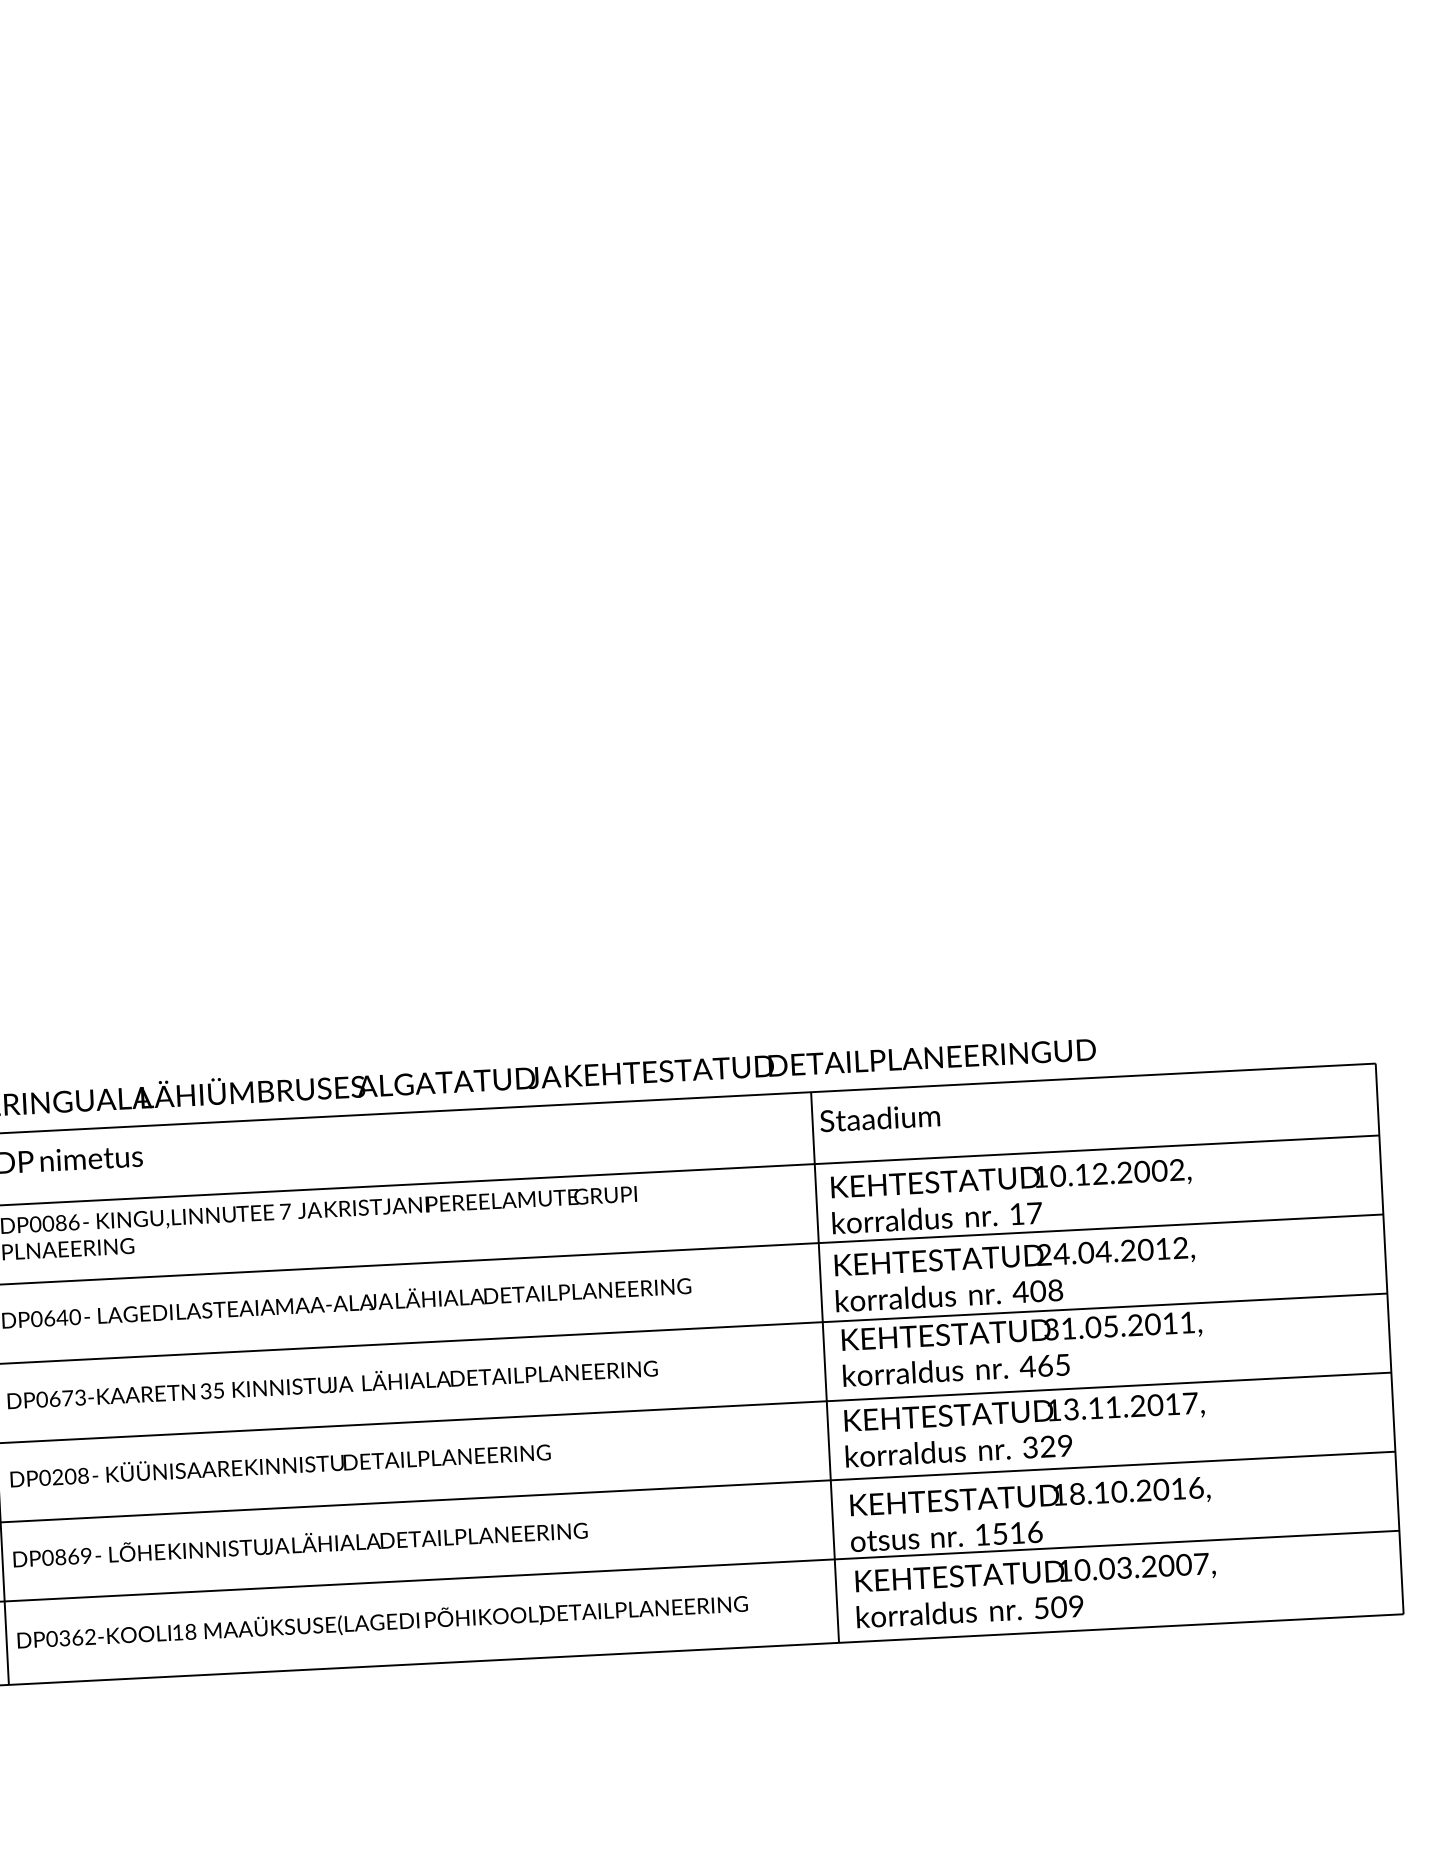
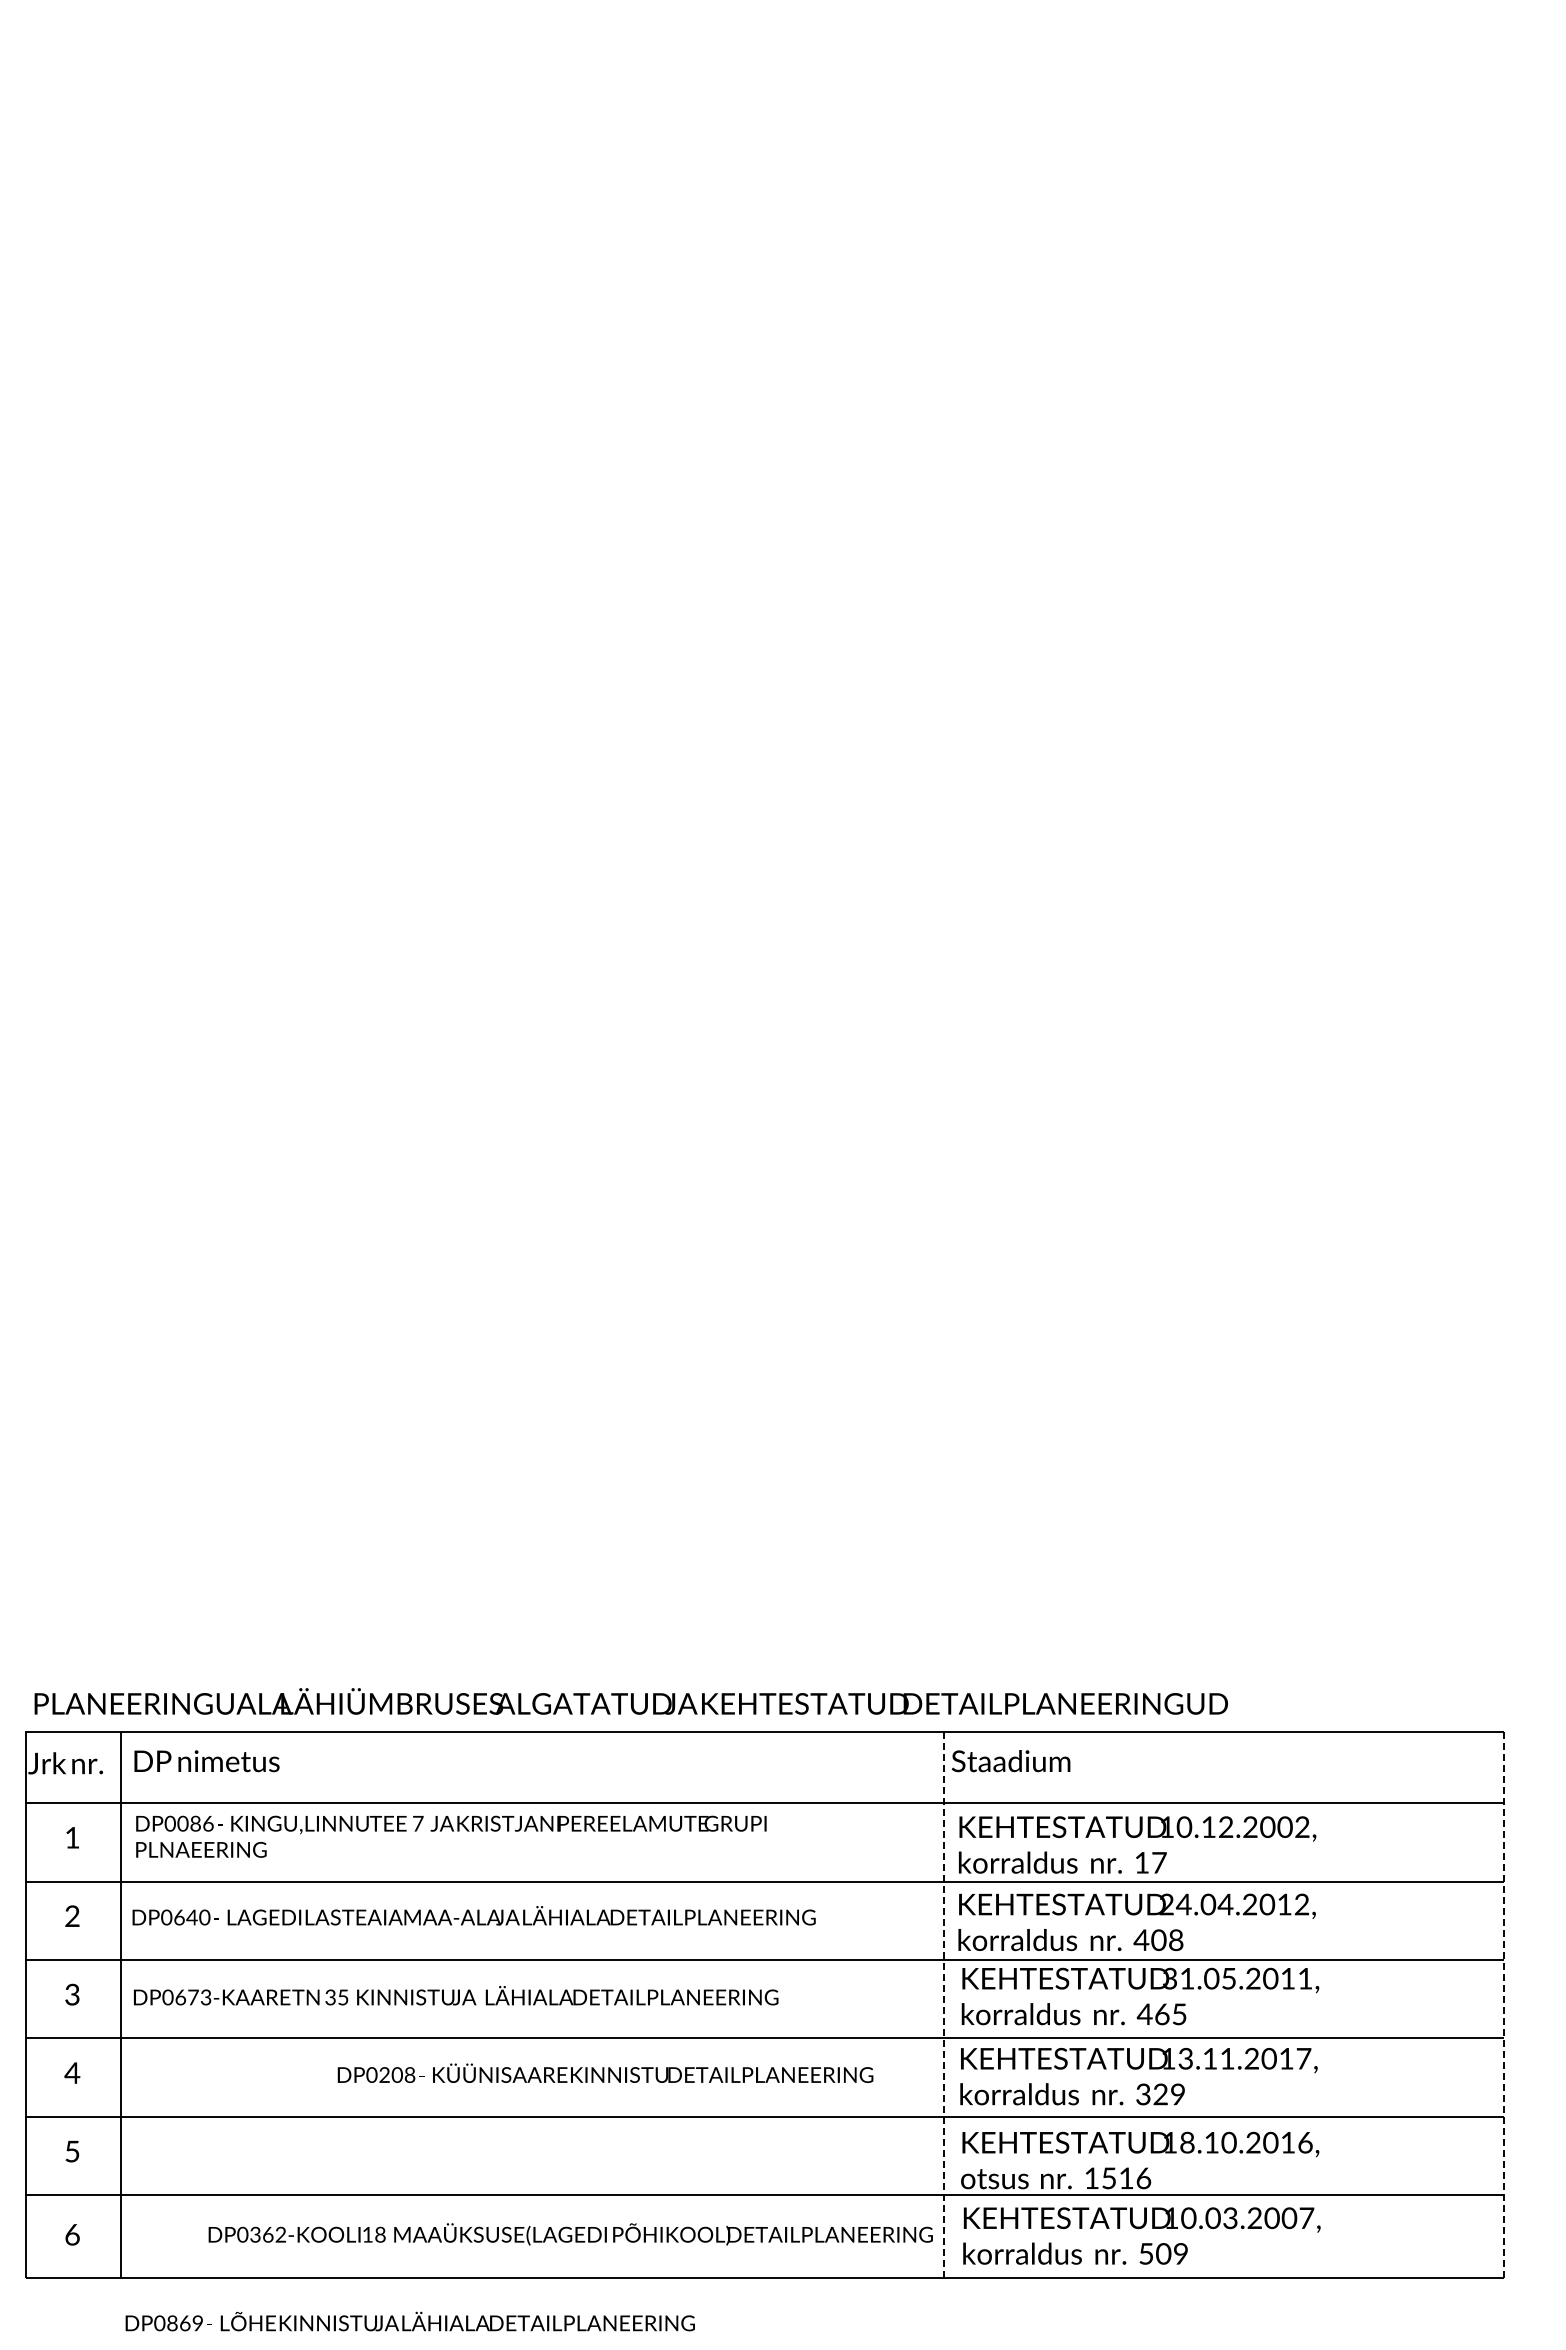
line: (1389, 1339) -> (1504, 2005), solid -> dashed
line: (825, 1368) -> (944, 2005), solid -> dashed
text: (280, 1463) -> (605, 2072), moved
text: (299, 1543) -> (409, 2321), moved
text: (382, 1621) -> (570, 2234), moved

